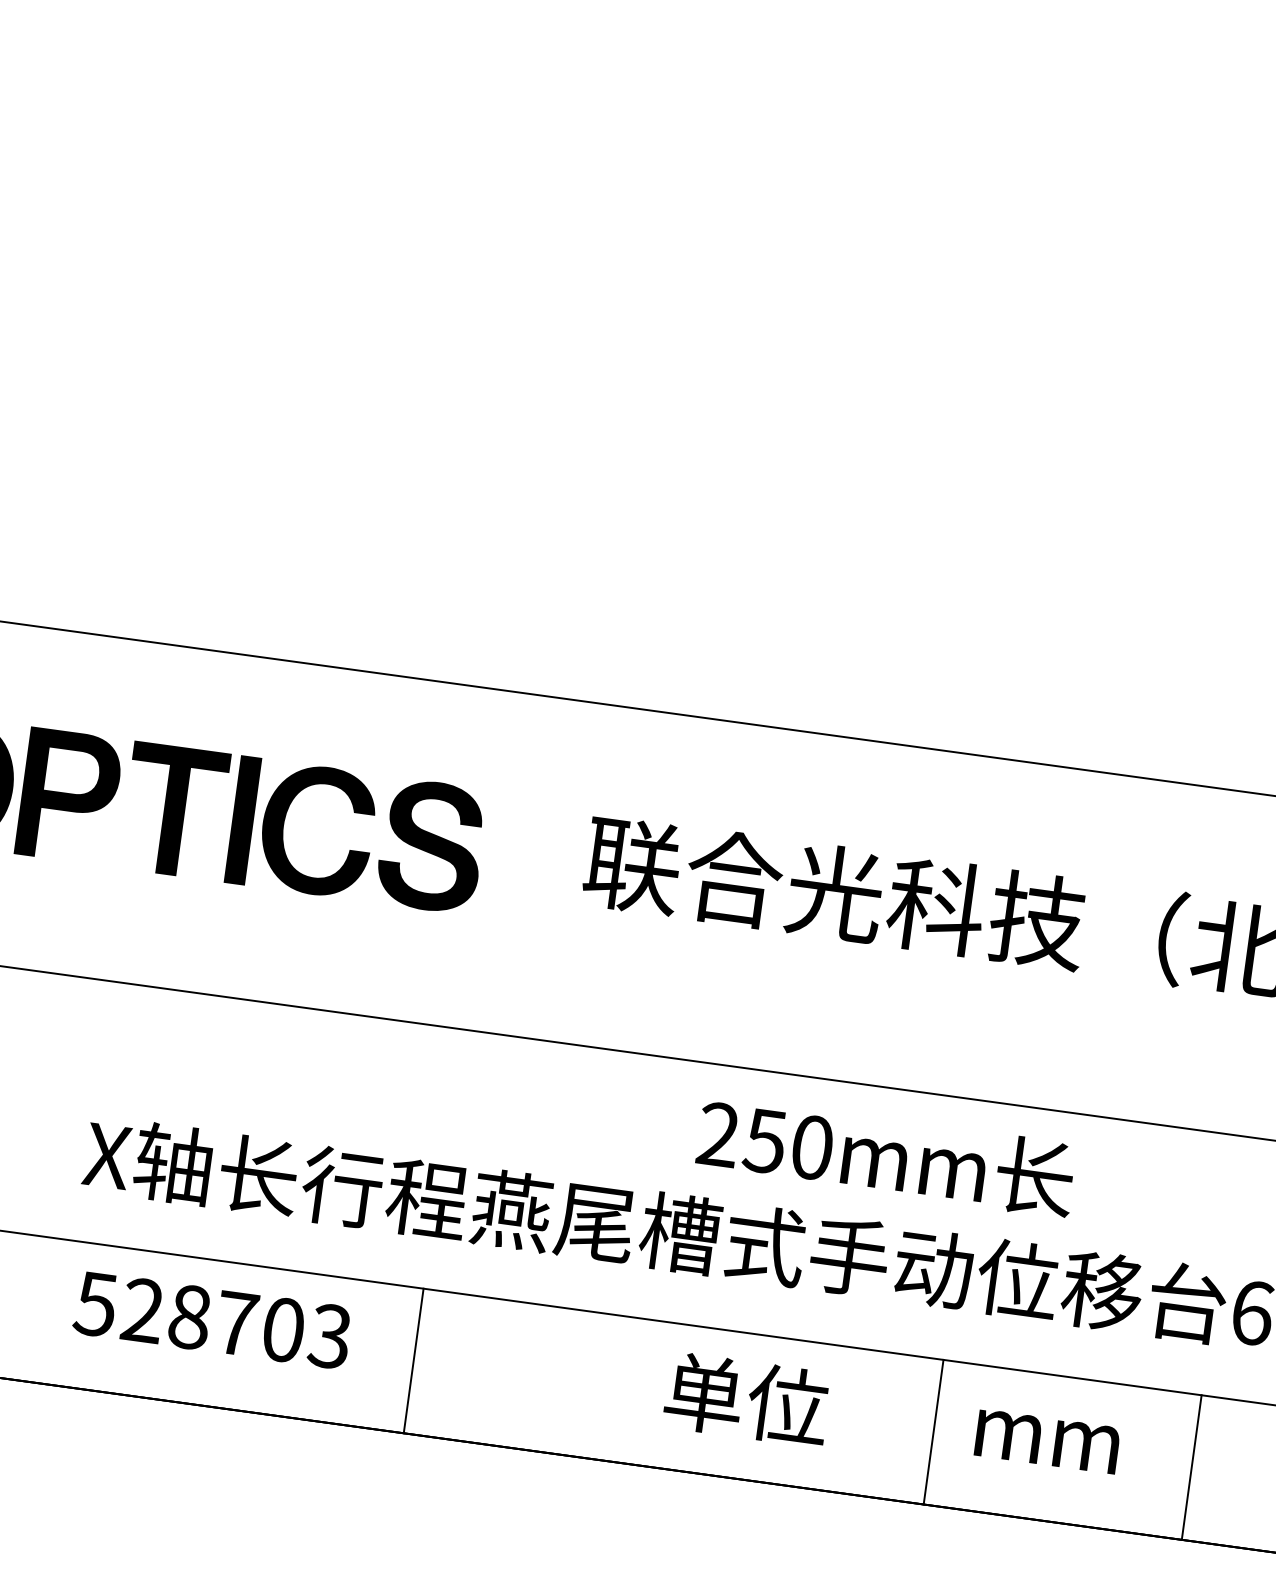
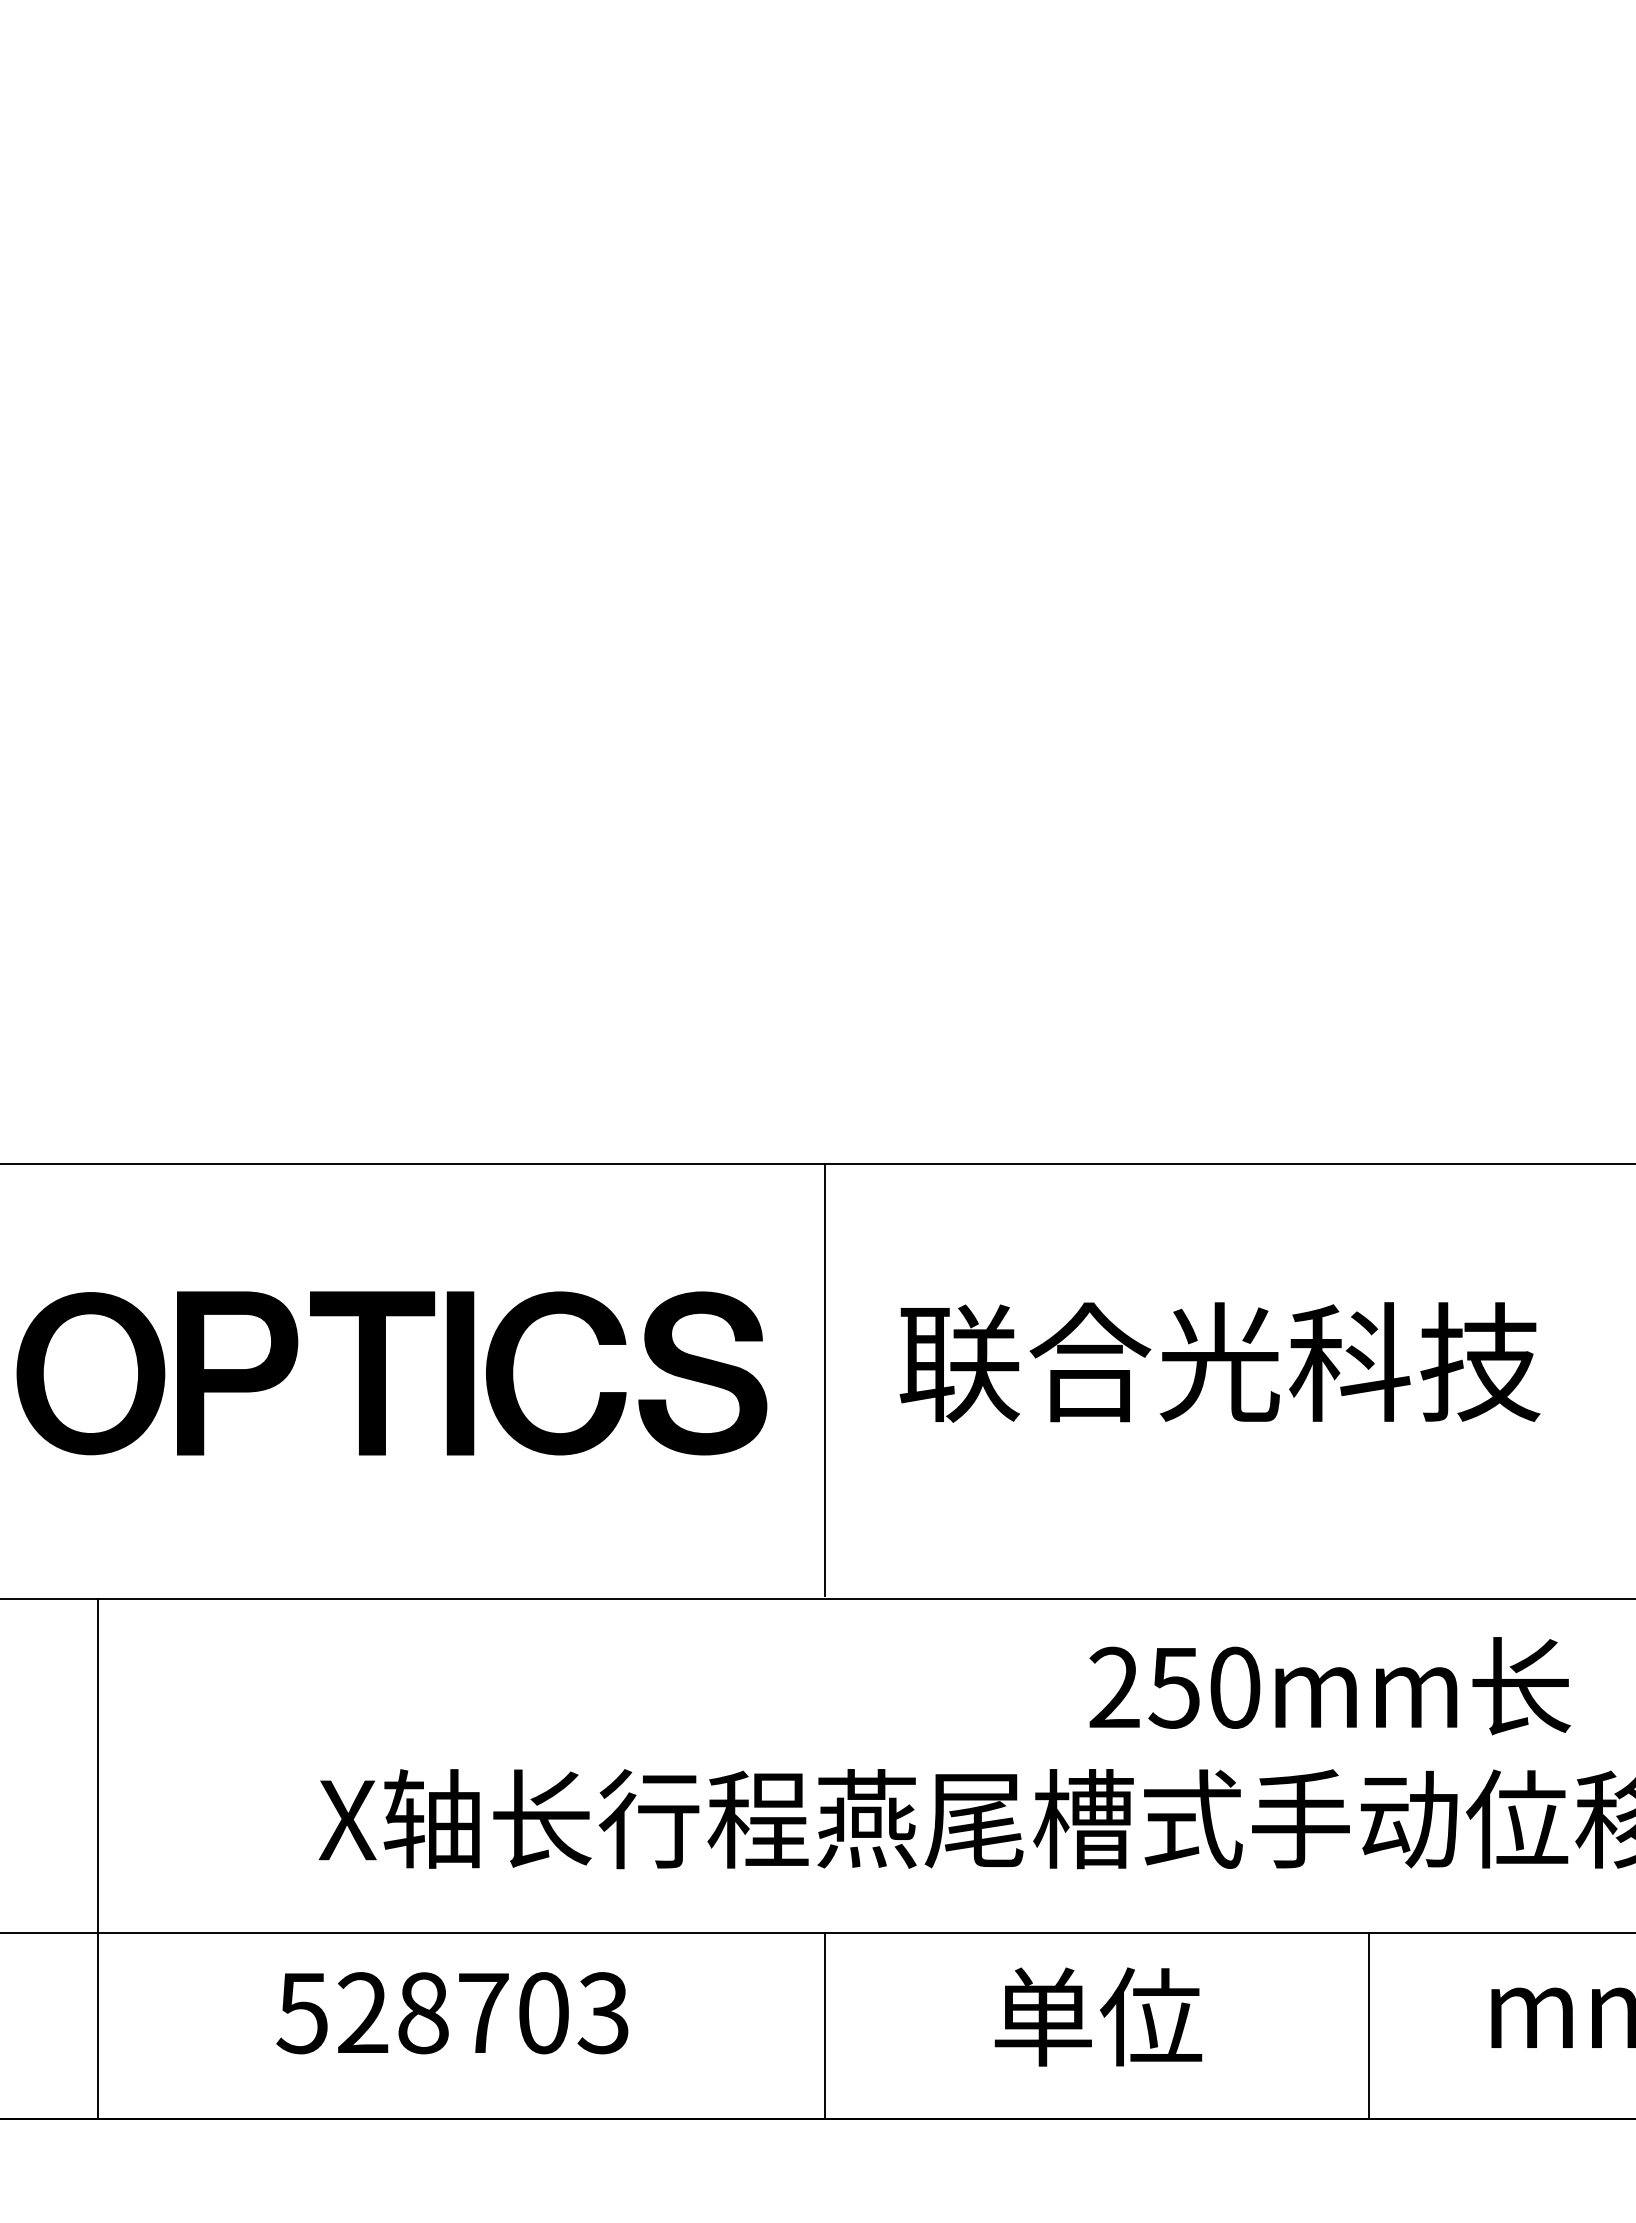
line: (526, 864) -> (825, 1380), added
text: (212, 1320) -> (452, 2013), moved
line: (413, 1360) -> (825, 2025), moved
text: (747, 1399) -> (1098, 2016), moved
line: (933, 1432) -> (1369, 2025), moved

